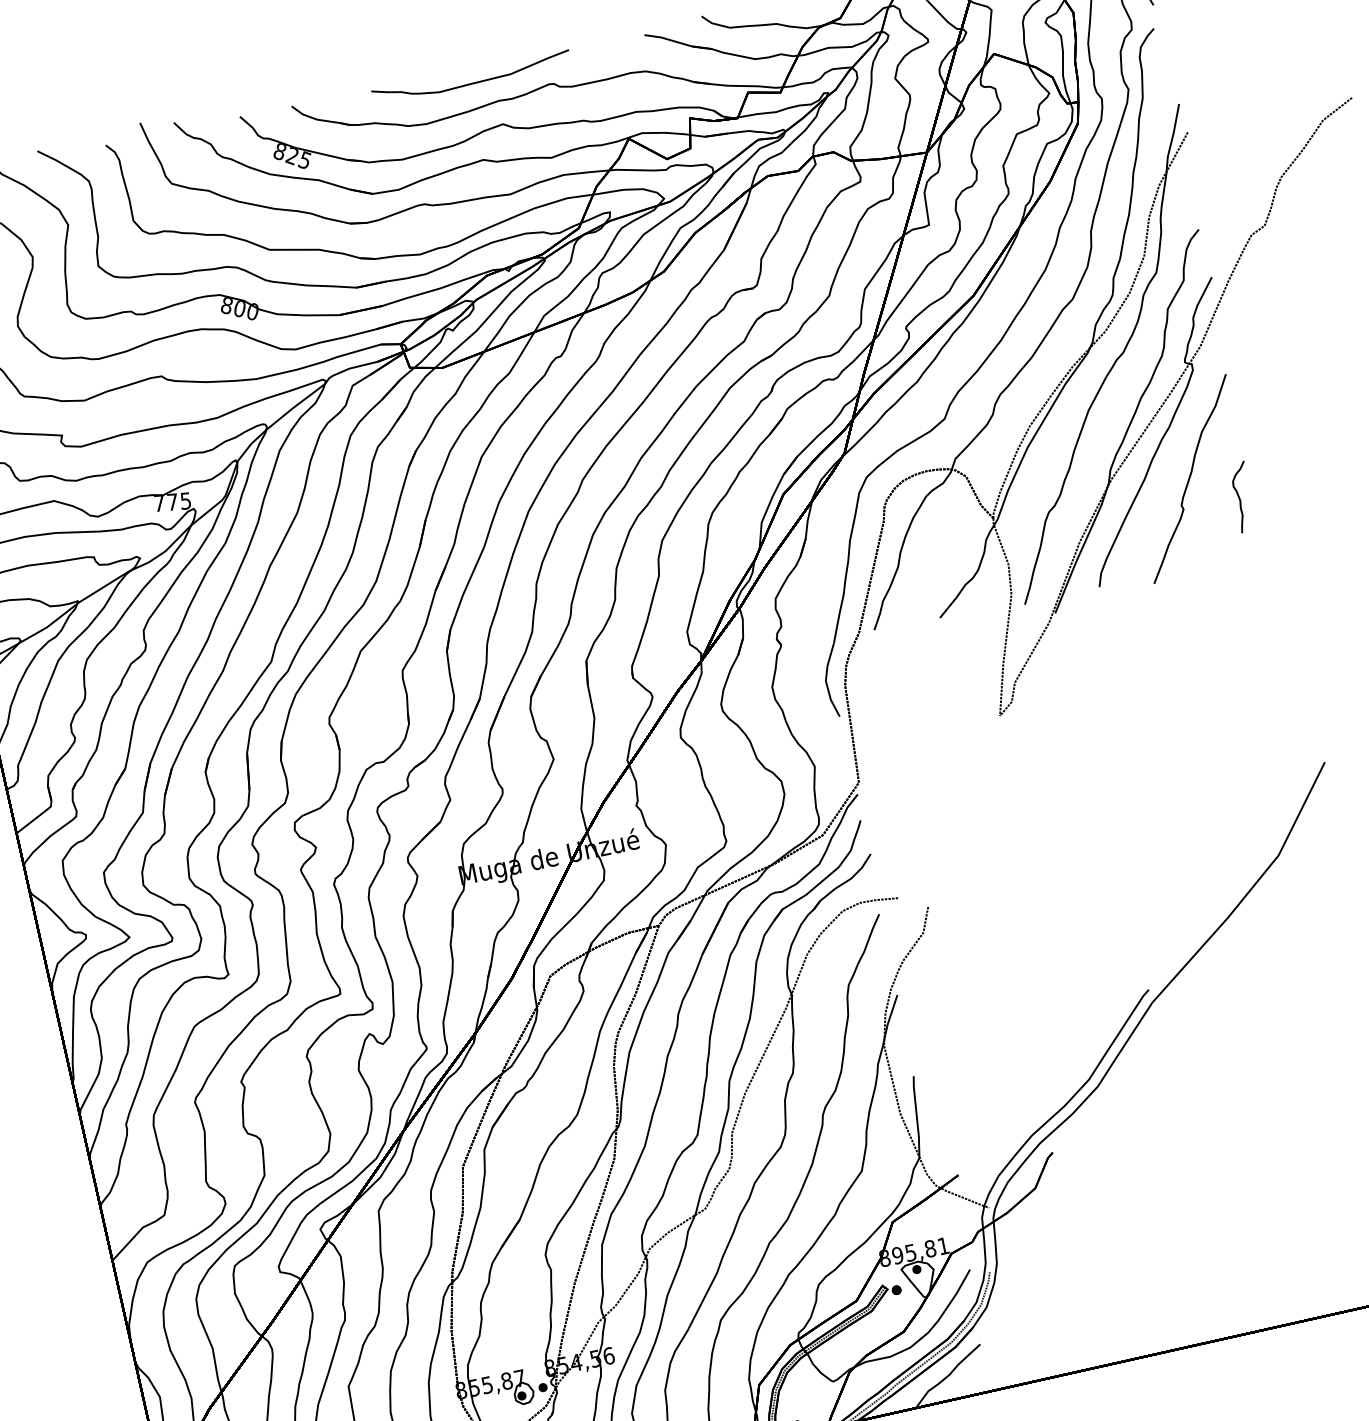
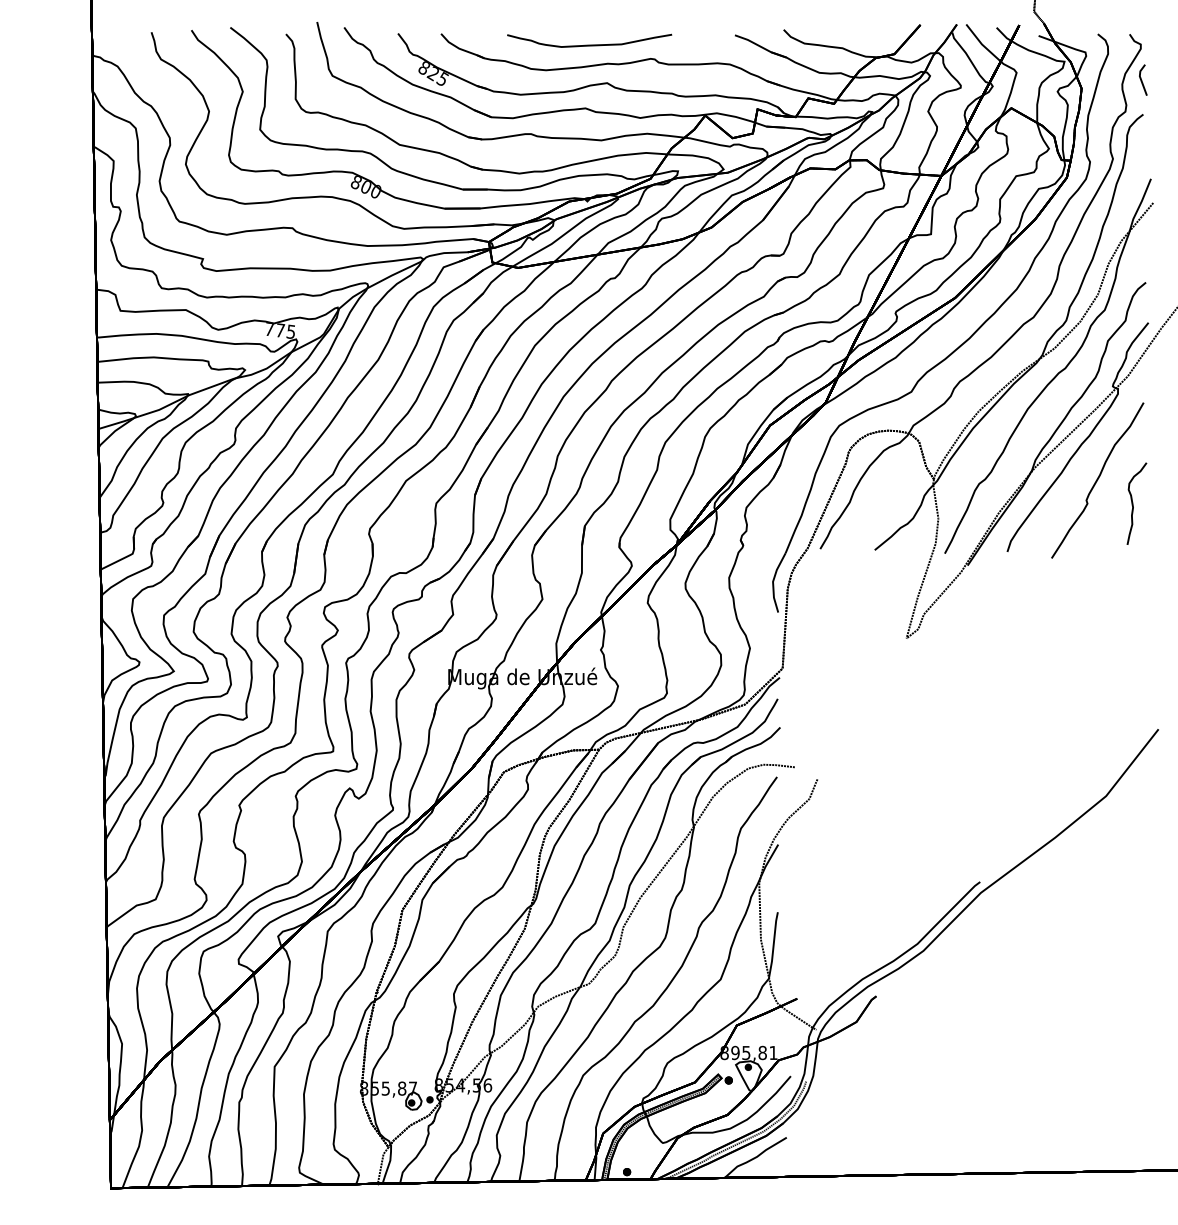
part: (1242, 496) -> (1136, 503), size x1.43

